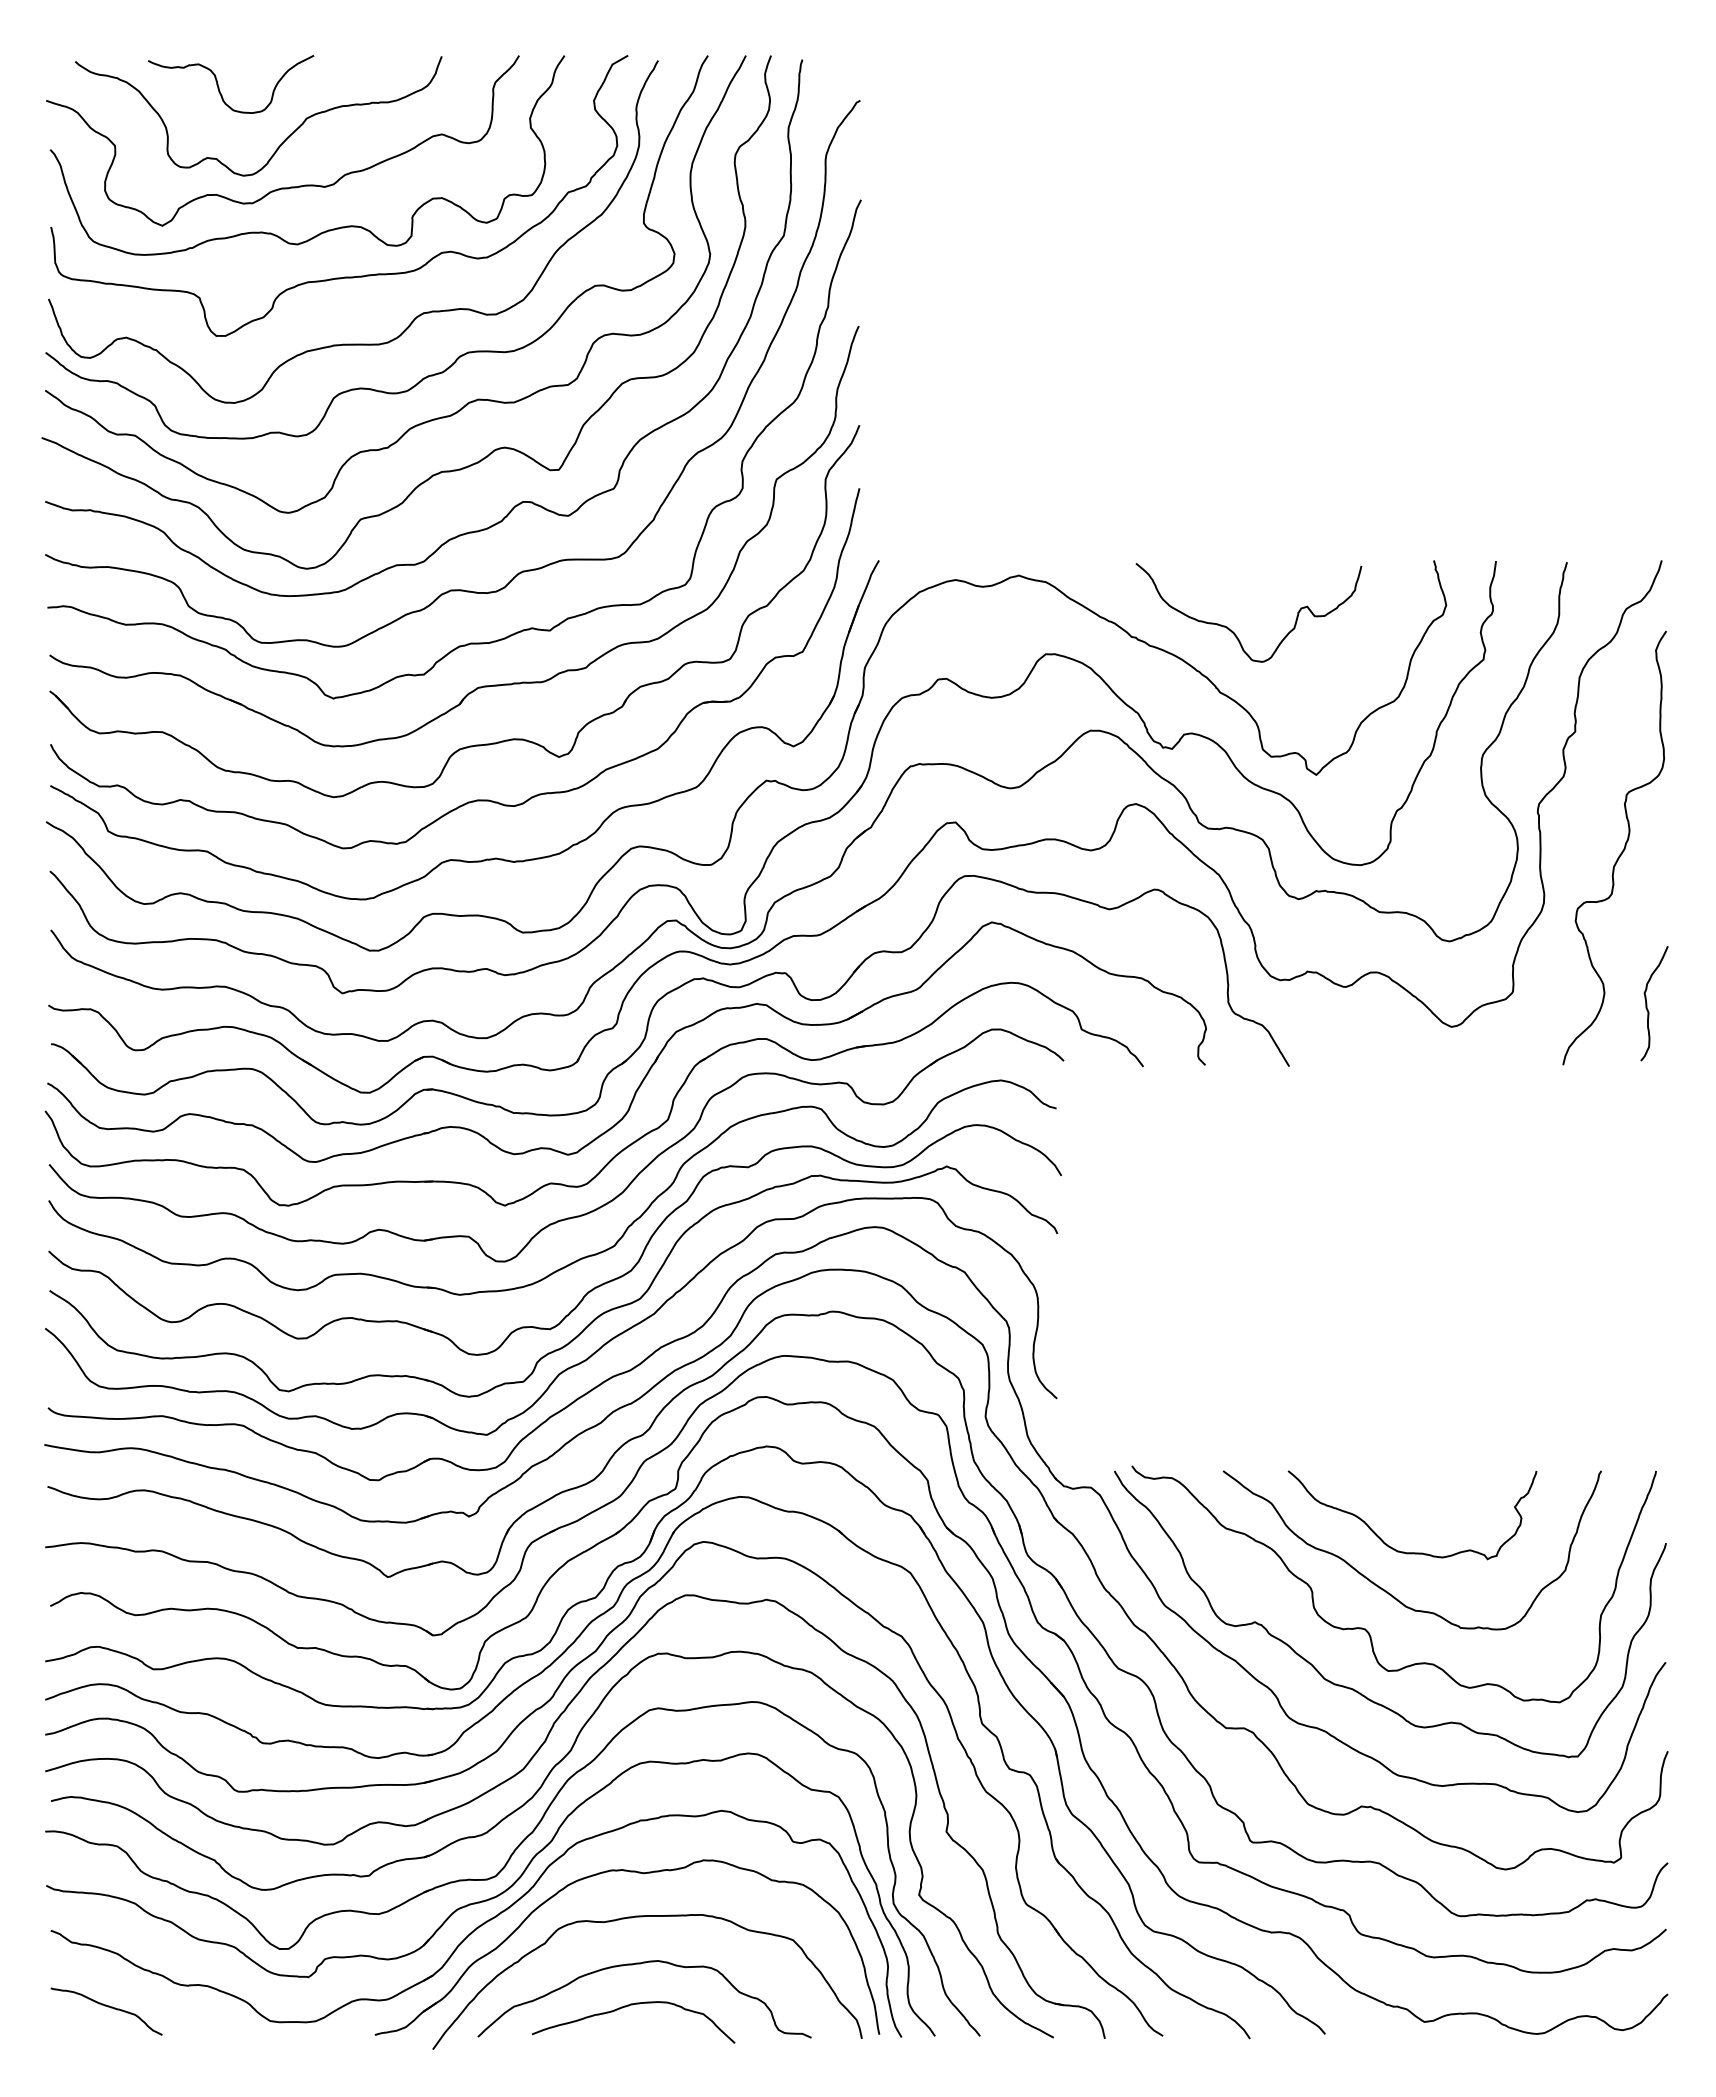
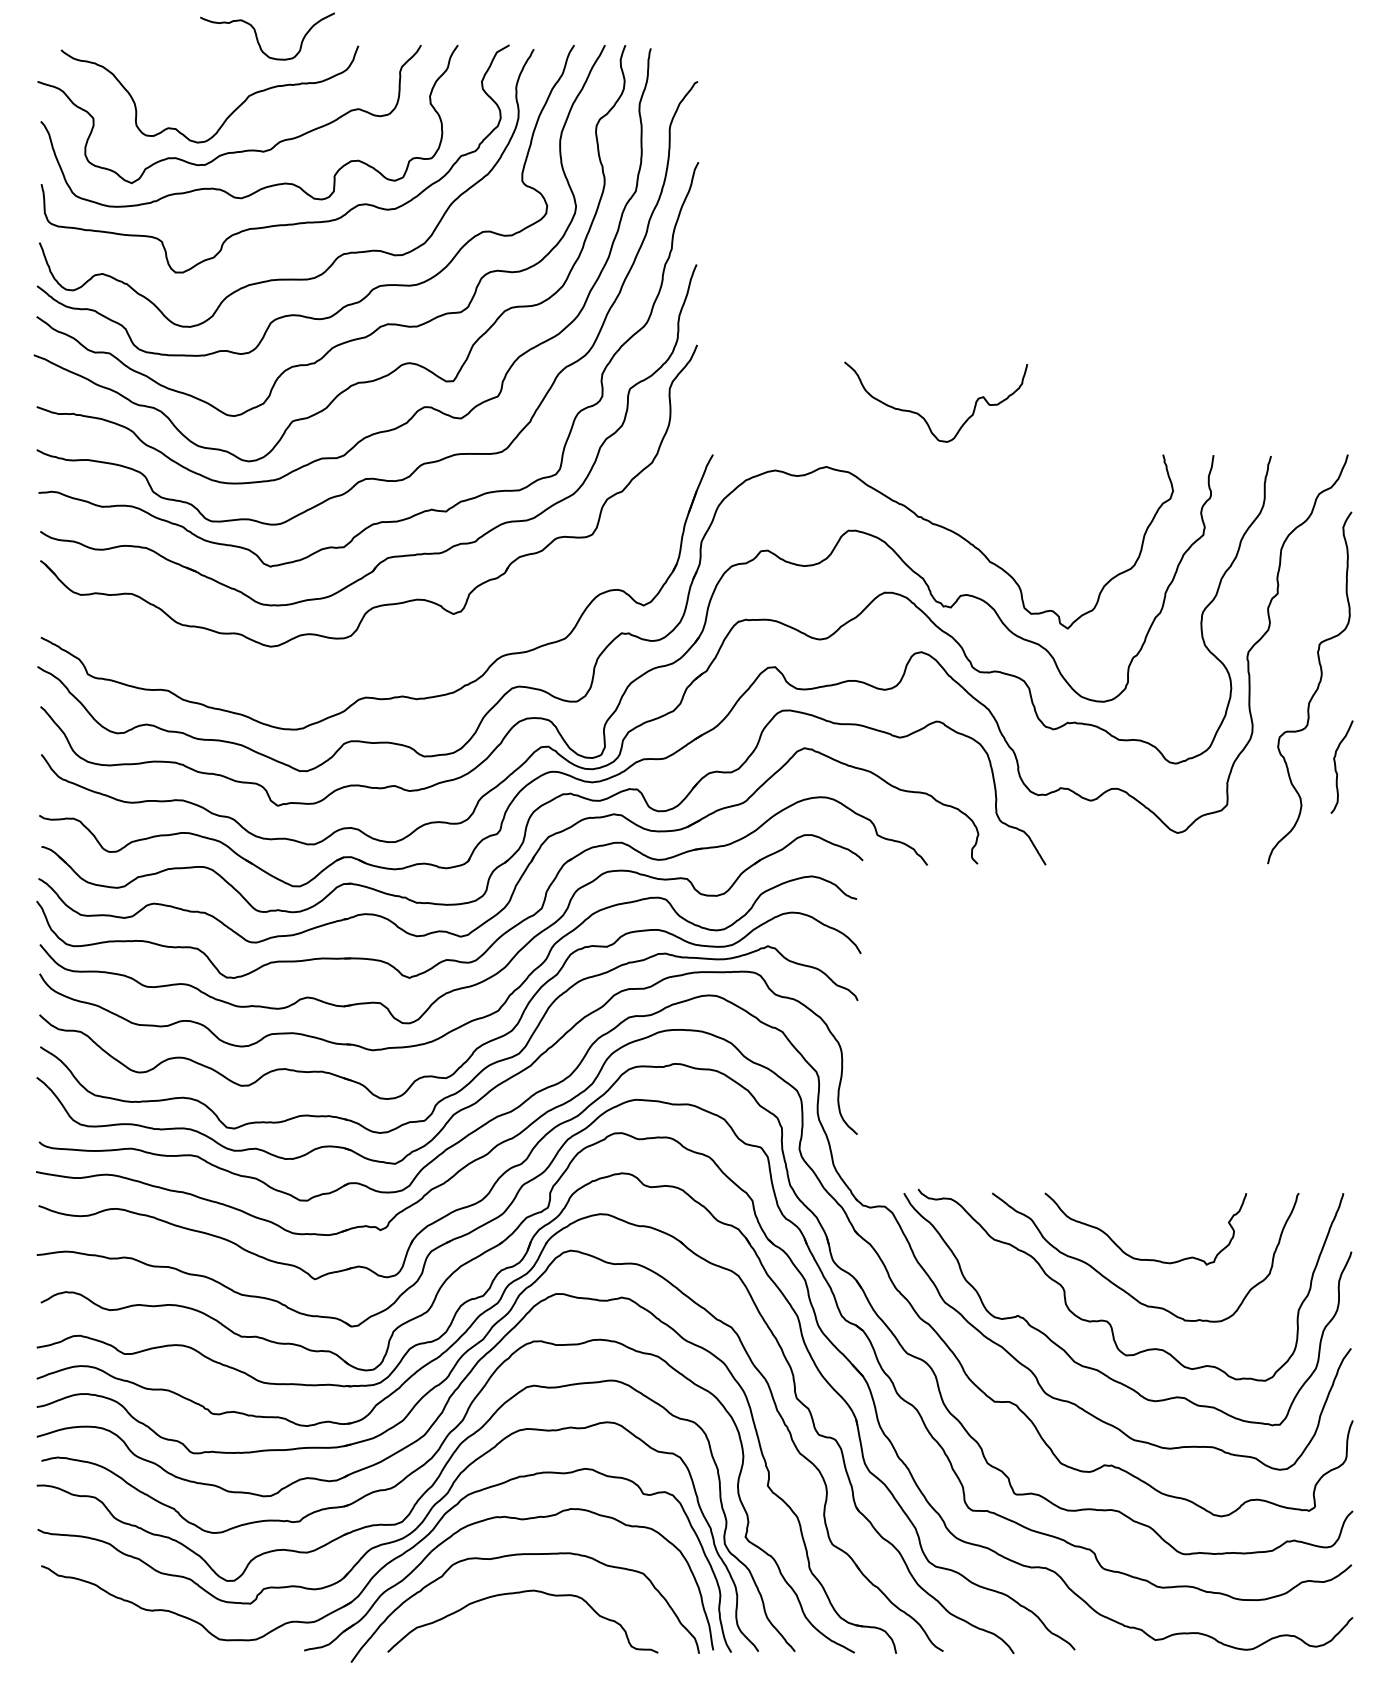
curve: (219, 88) -> (258, 39), moved
curve: (1234, 631) -> (924, 417), moved
part: (475, 799) -> (385, 648), removed
curve: (1647, 1002) -> (1336, 766), moved
curve: (107, 2007) -> (87, 1628), removed
curve: (626, 2007) -> (508, 1628), removed

